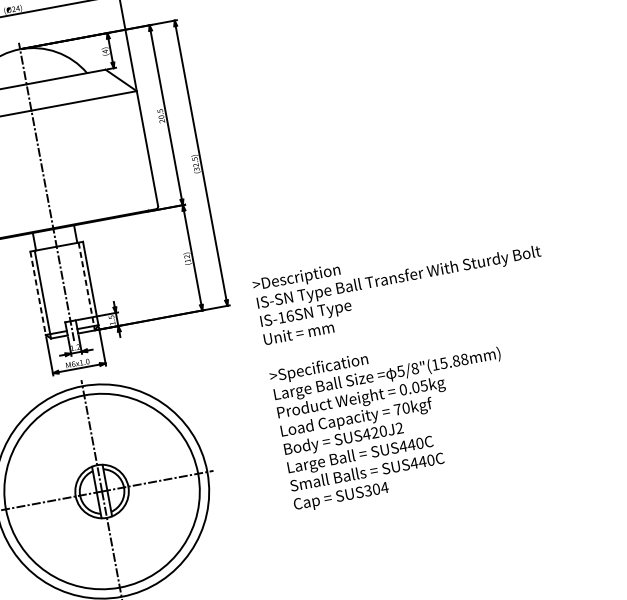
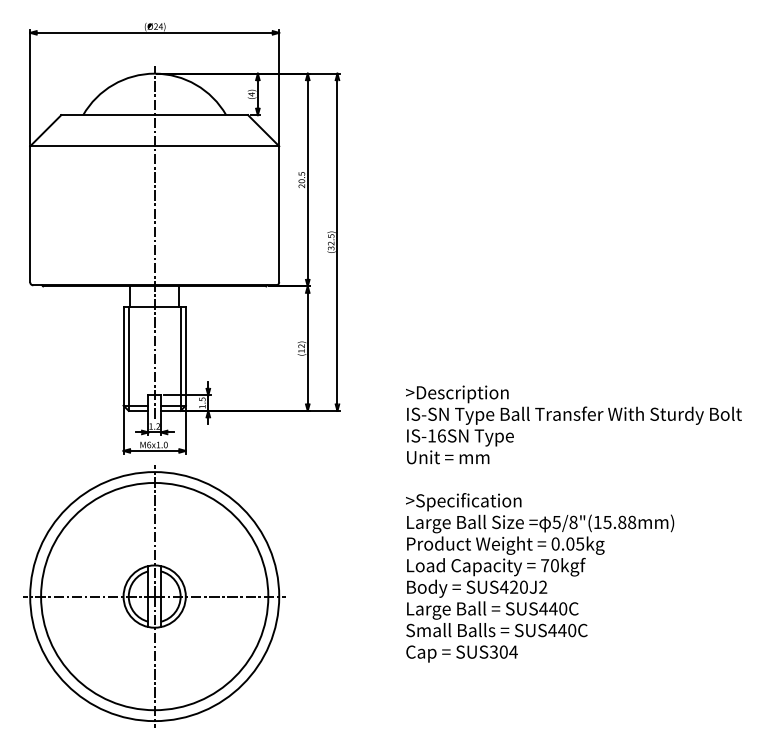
line: (86, 286) -> (180, 359), dashed -> solid
line: (38, 293) -> (123, 356), dashed -> solid
text: (415, 369) -> (573, 523), moved

